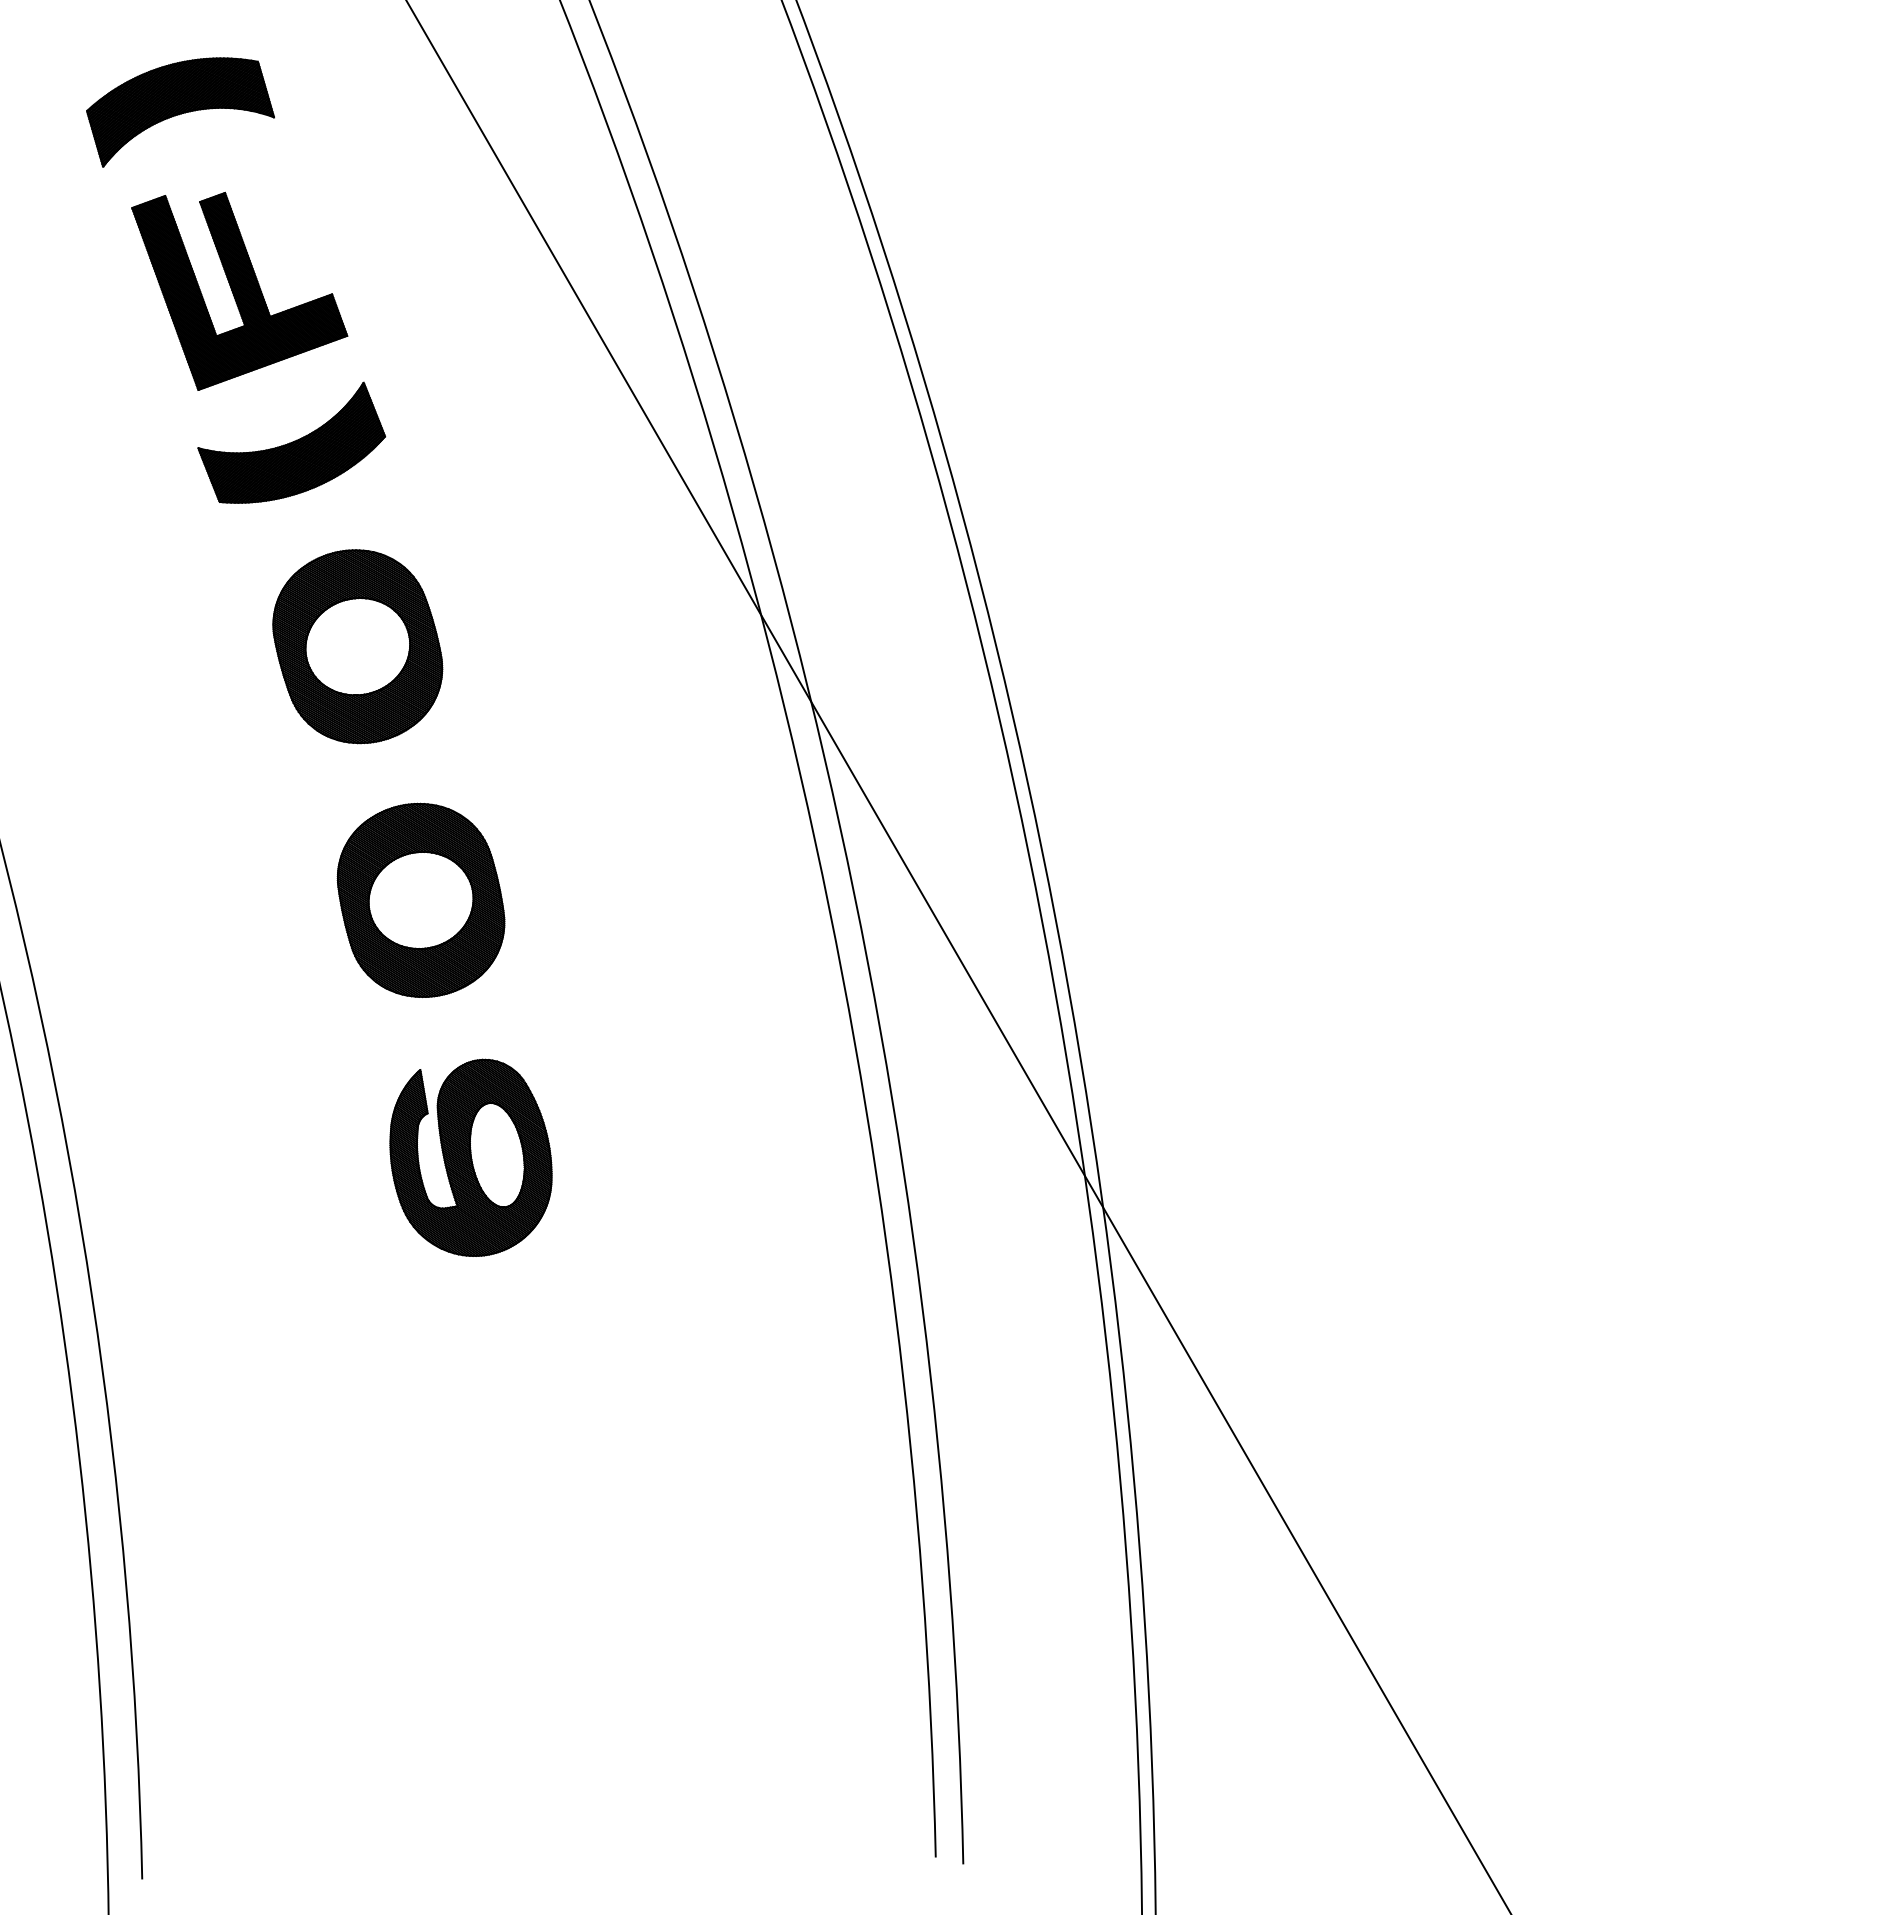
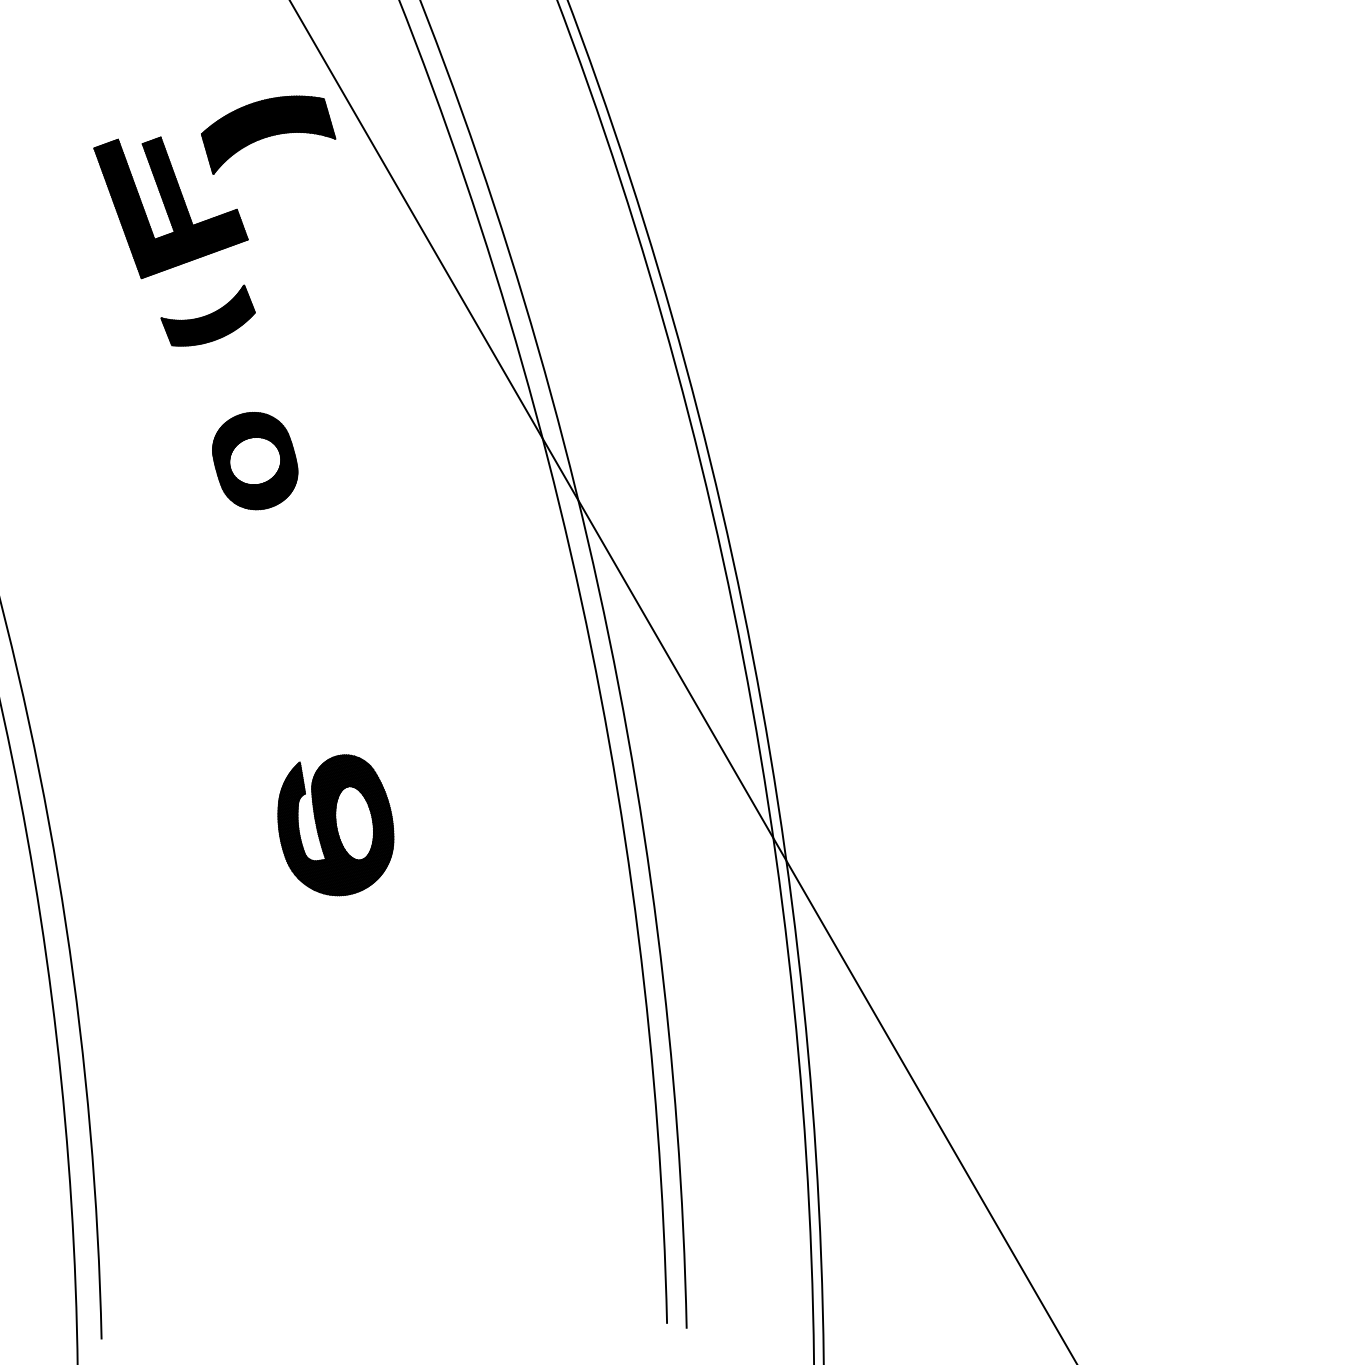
part: (180, 112) -> (268, 135), moved
part: (291, 442) -> (207, 315), size x0.7
part: (357, 646) -> (254, 460), size x0.7
part: (420, 900) -> (299, 641), removed

